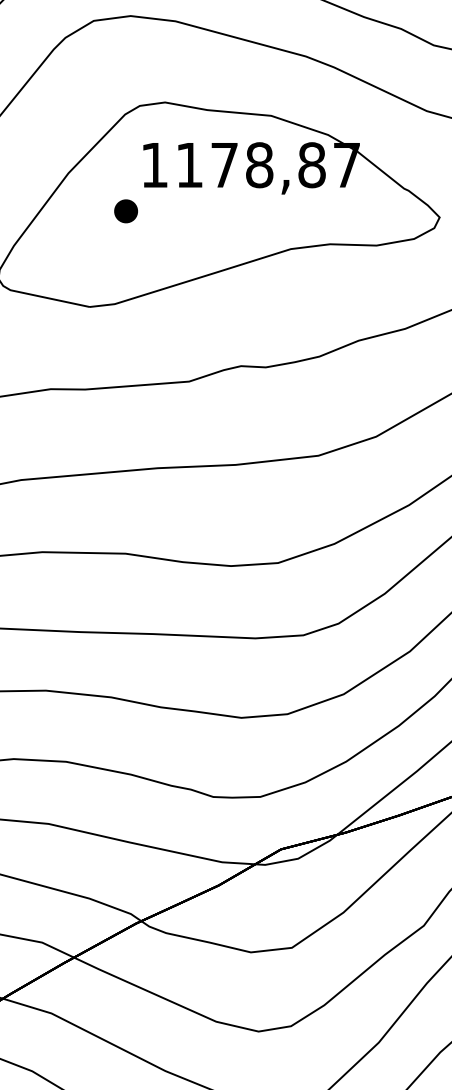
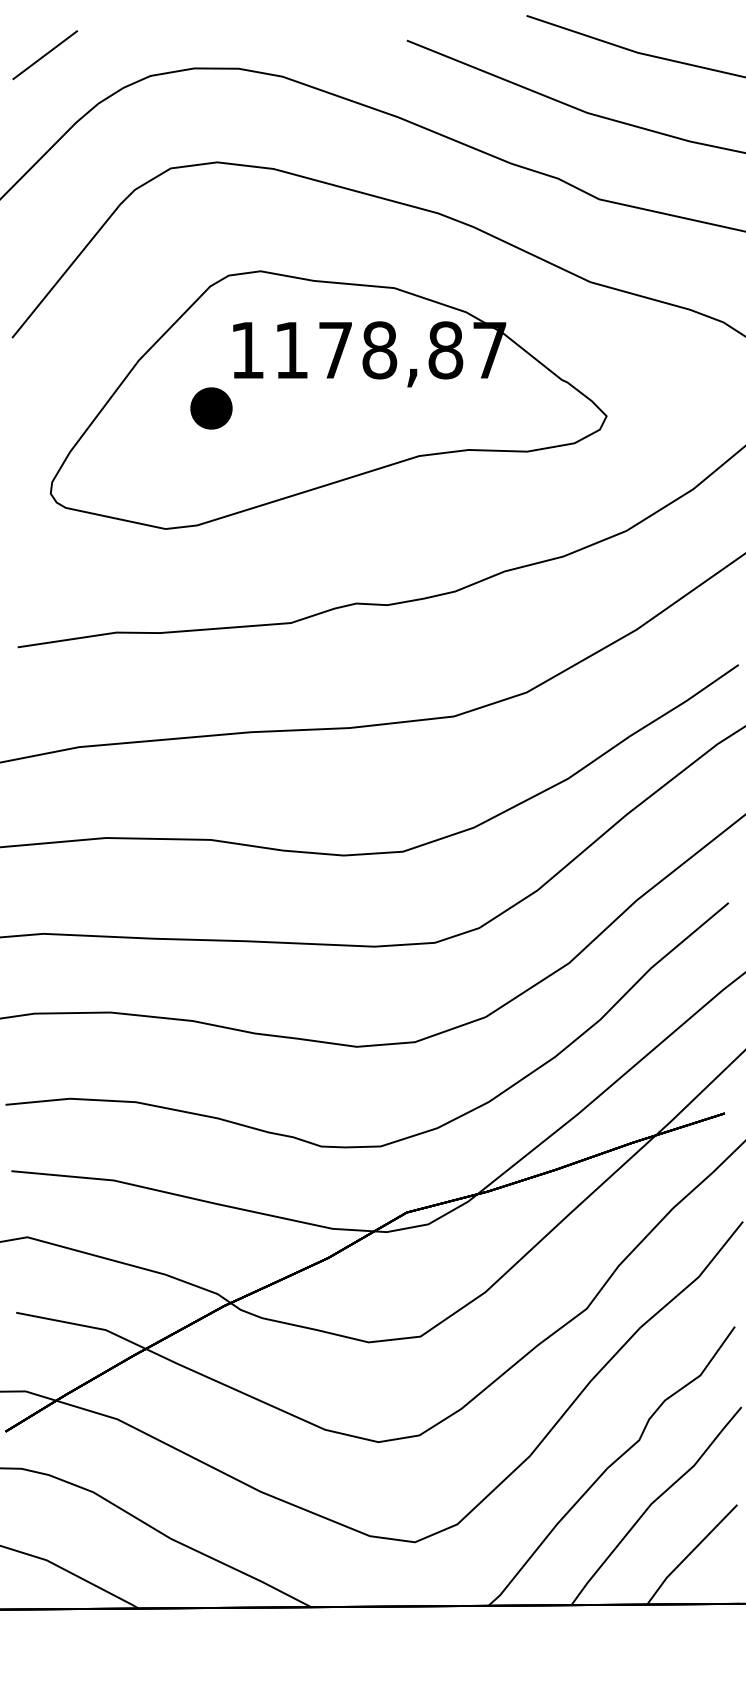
part: (126, 211) -> (211, 408), size x1.4

